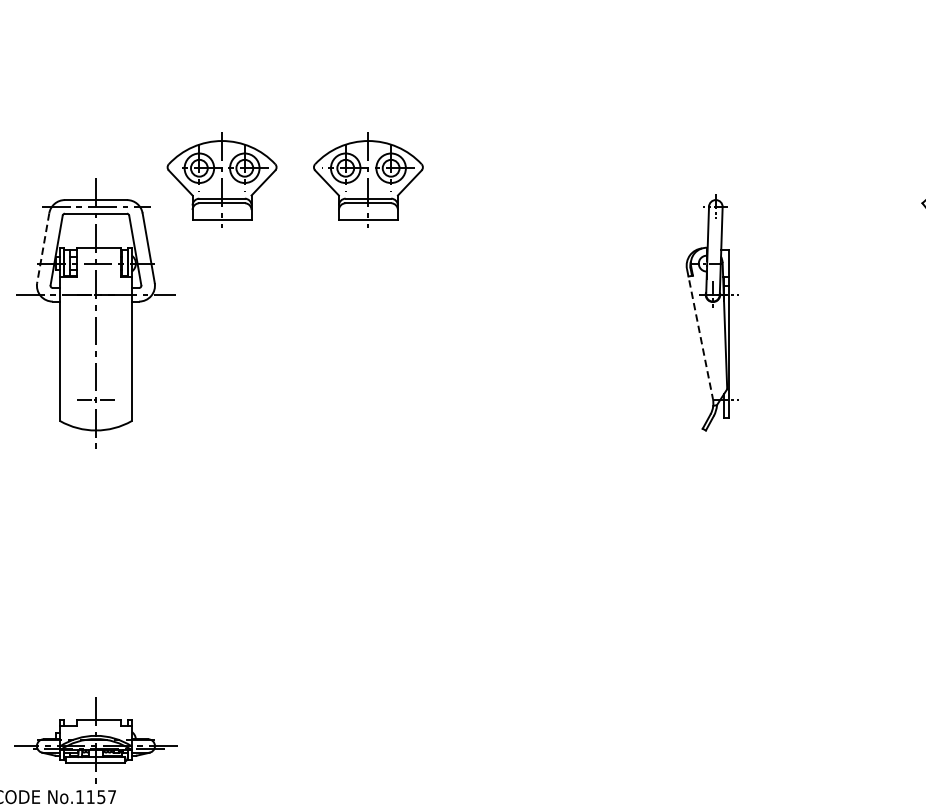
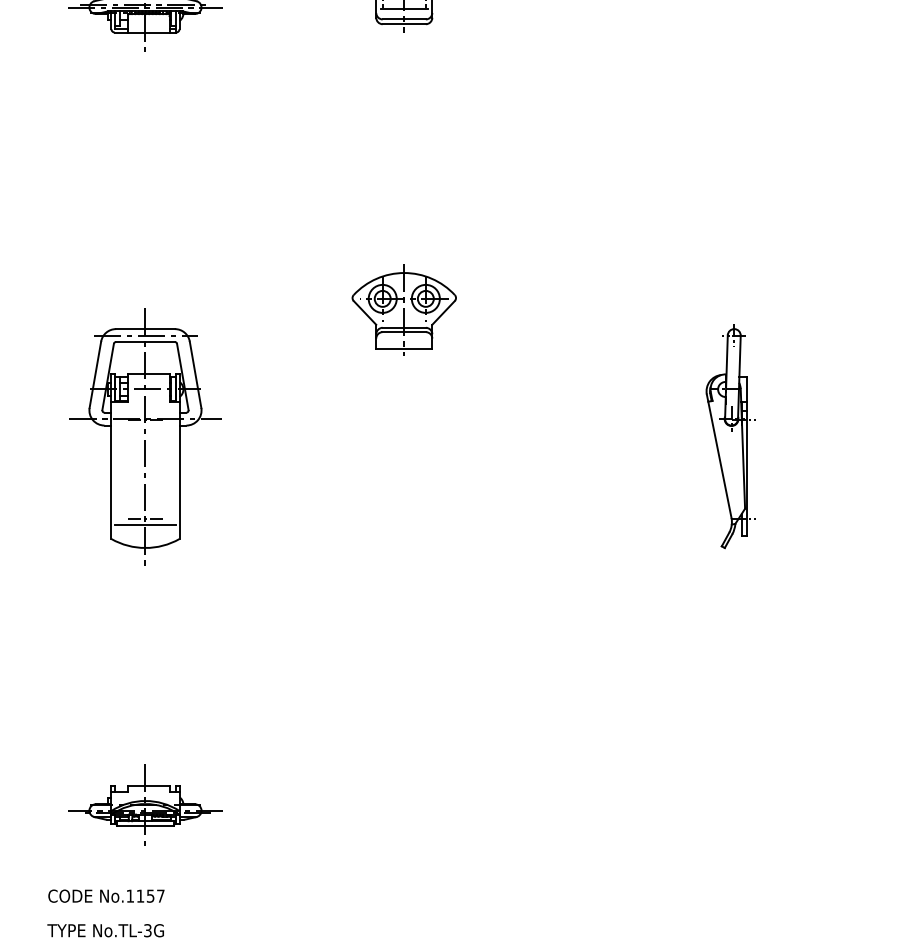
part: (221, 179) -> (264, 309), removed
line: (43, 247) -> (95, 374), dashed -> solid
line: (700, 334) -> (719, 456), dashed -> solid
line: (95, 405) -> (145, 524), added
part: (95, 739) -> (145, 804), moved

